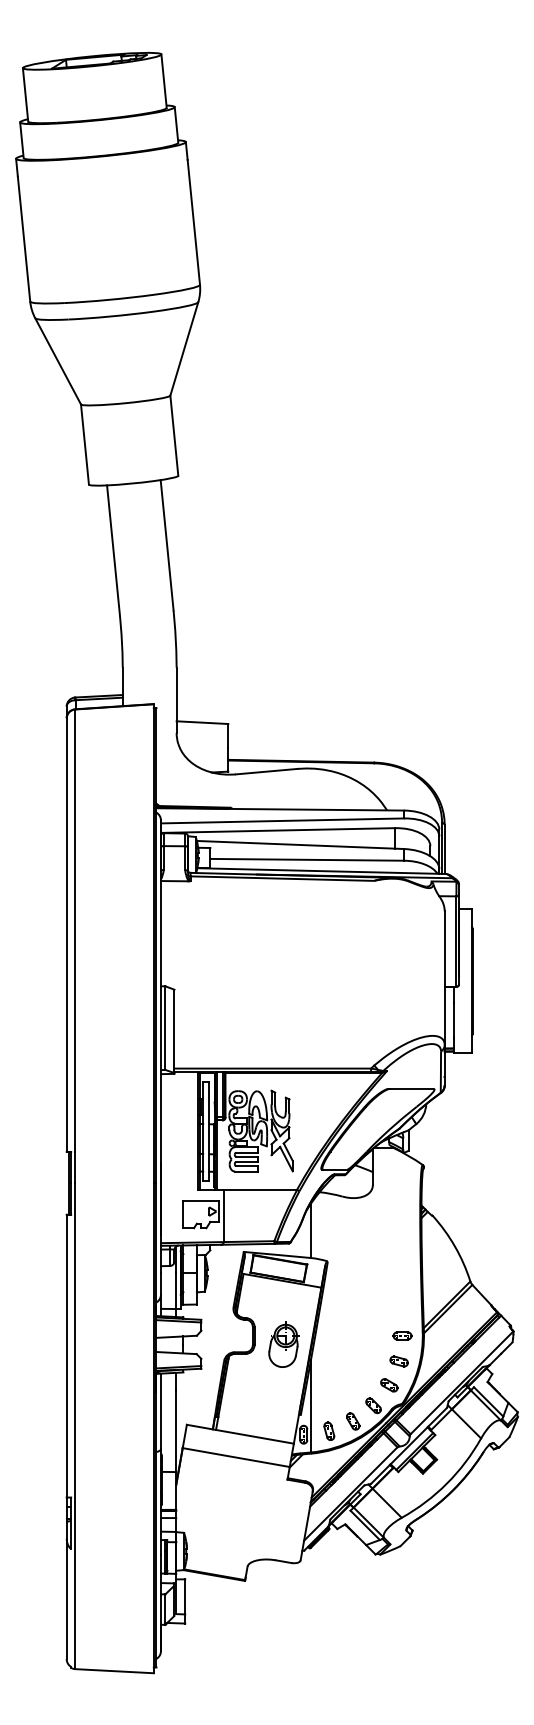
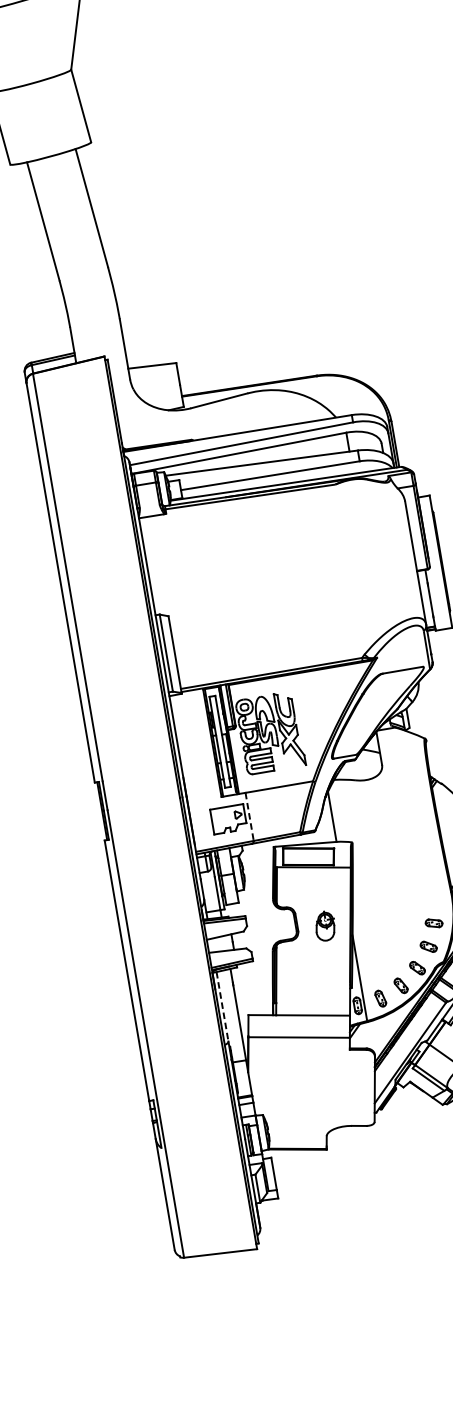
line: (223, 1216) -> (249, 817), solid -> dashed
part: (402, 1335) -> (433, 898), removed
part: (283, 1344) -> (324, 925), size x0.7
line: (160, 1411) -> (222, 1006), solid -> dashed

